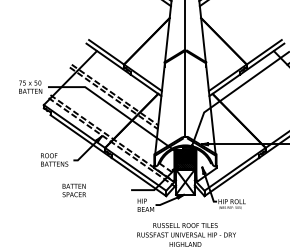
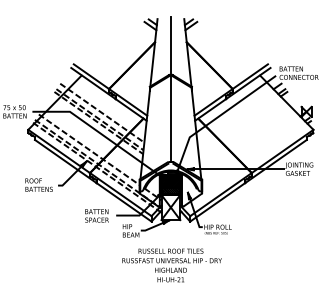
line: (117, 87) -> (102, 112), added
line: (103, 124) -> (88, 149), added
text: (73, 190) -> (96, 215), moved

